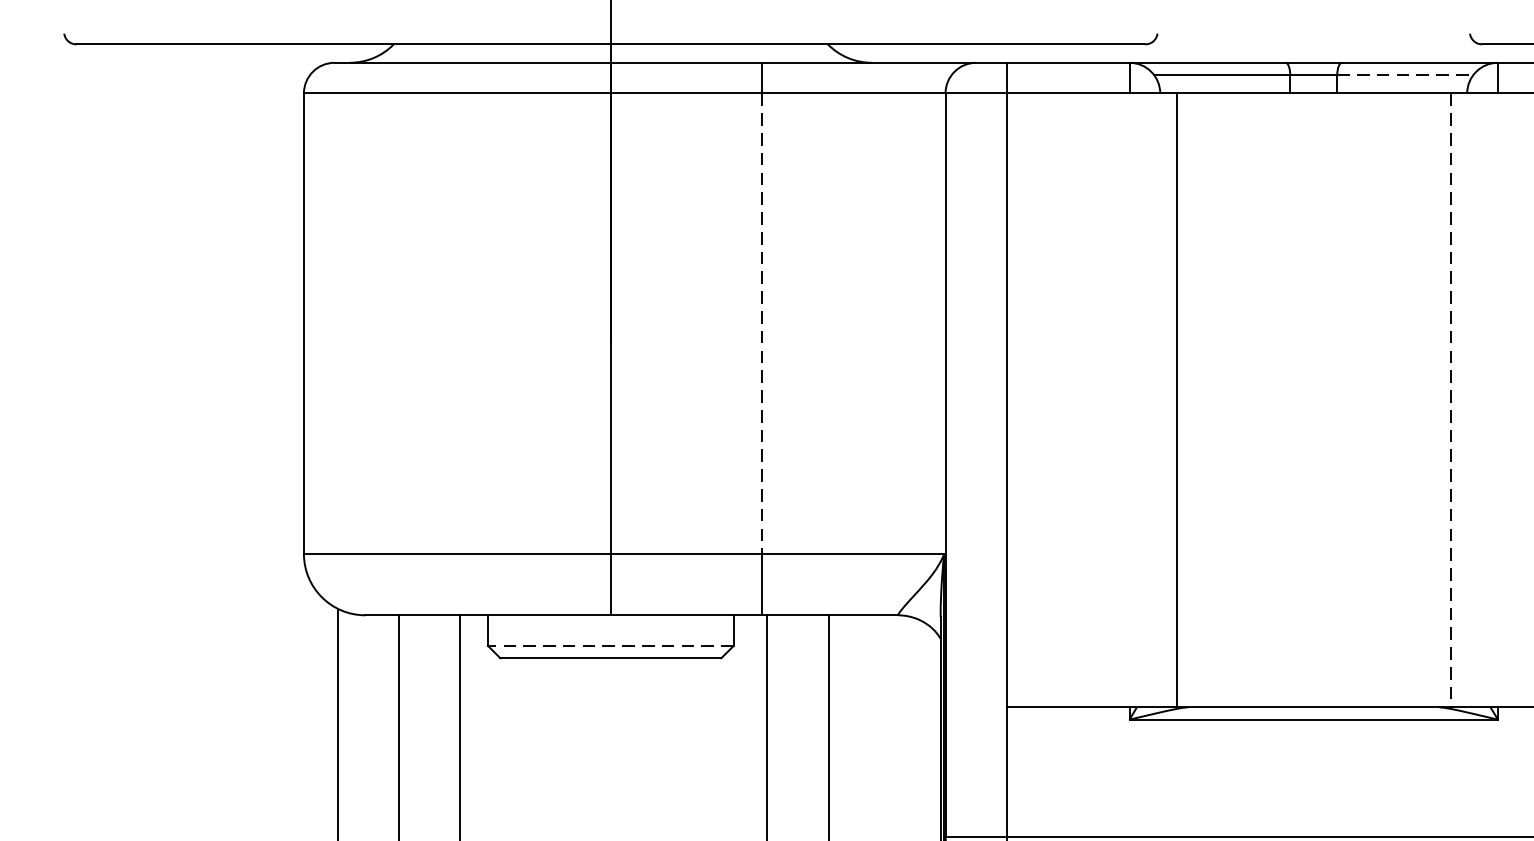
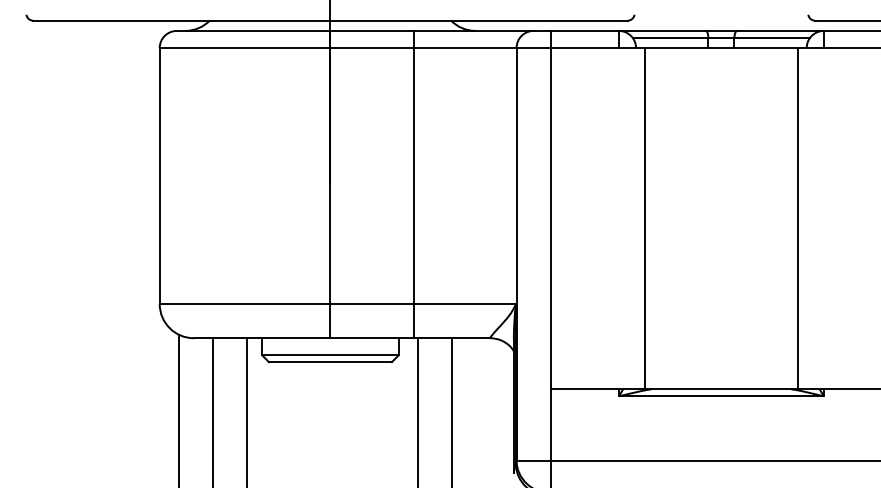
line: (1405, 74) -> (772, 37), dashed -> solid
line: (761, 324) -> (414, 176), dashed -> solid
line: (1450, 400) -> (797, 218), dashed -> solid
line: (609, 646) -> (329, 355), dashed -> solid

